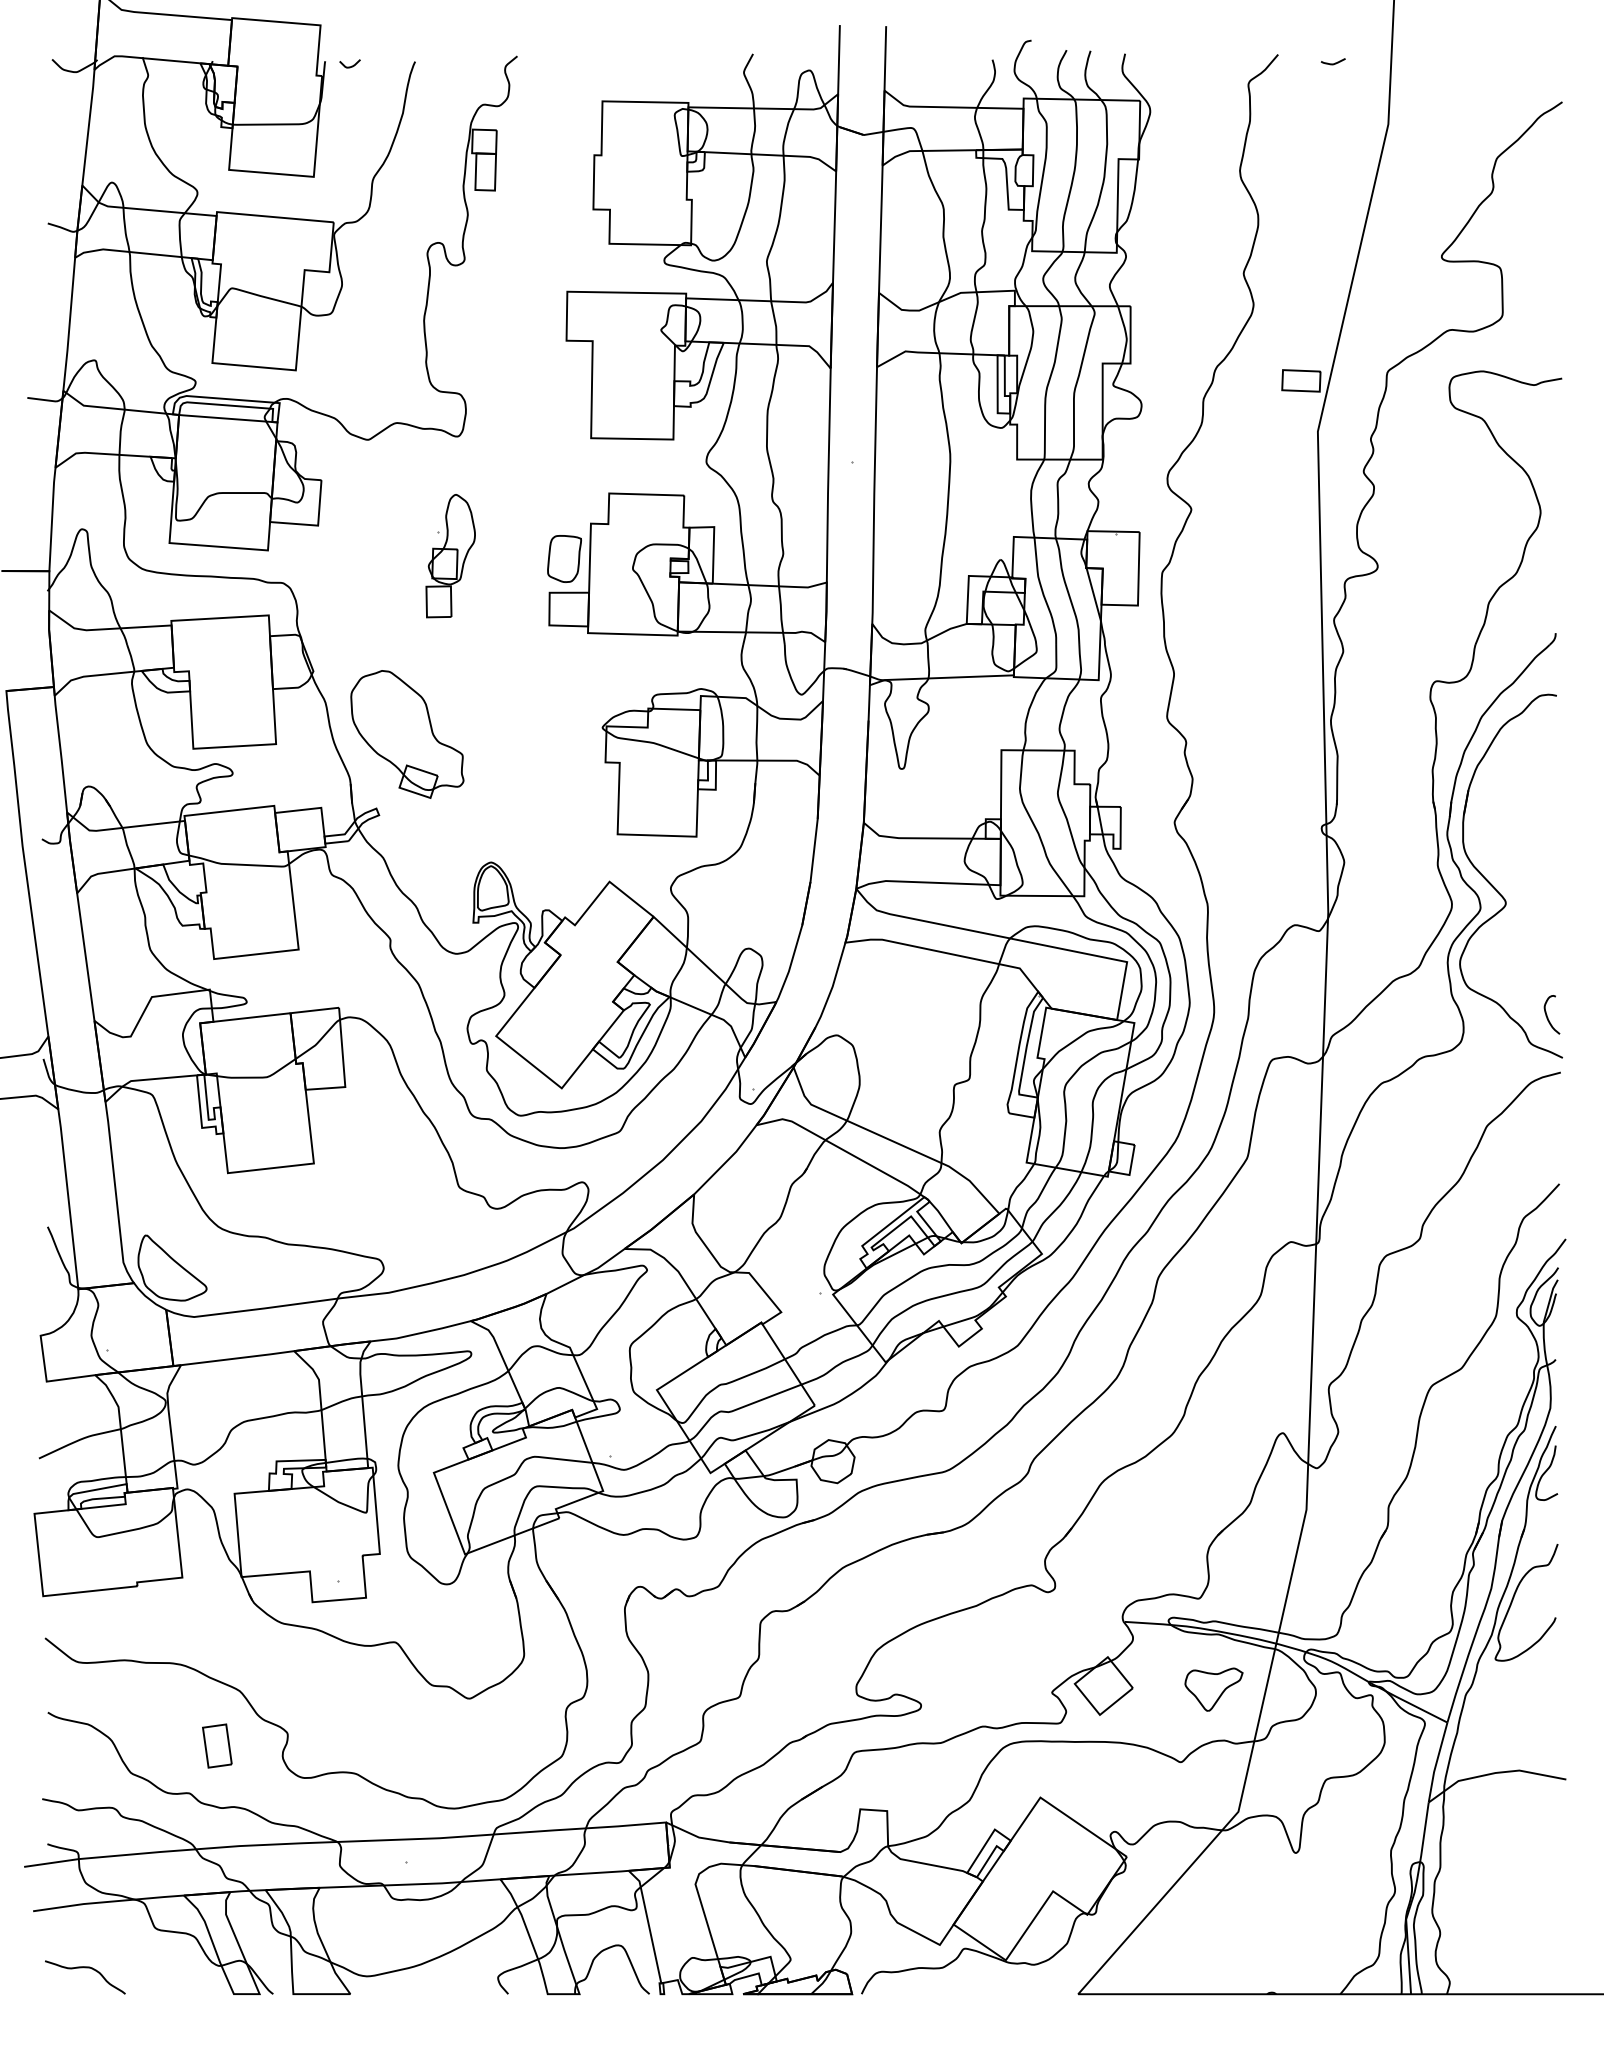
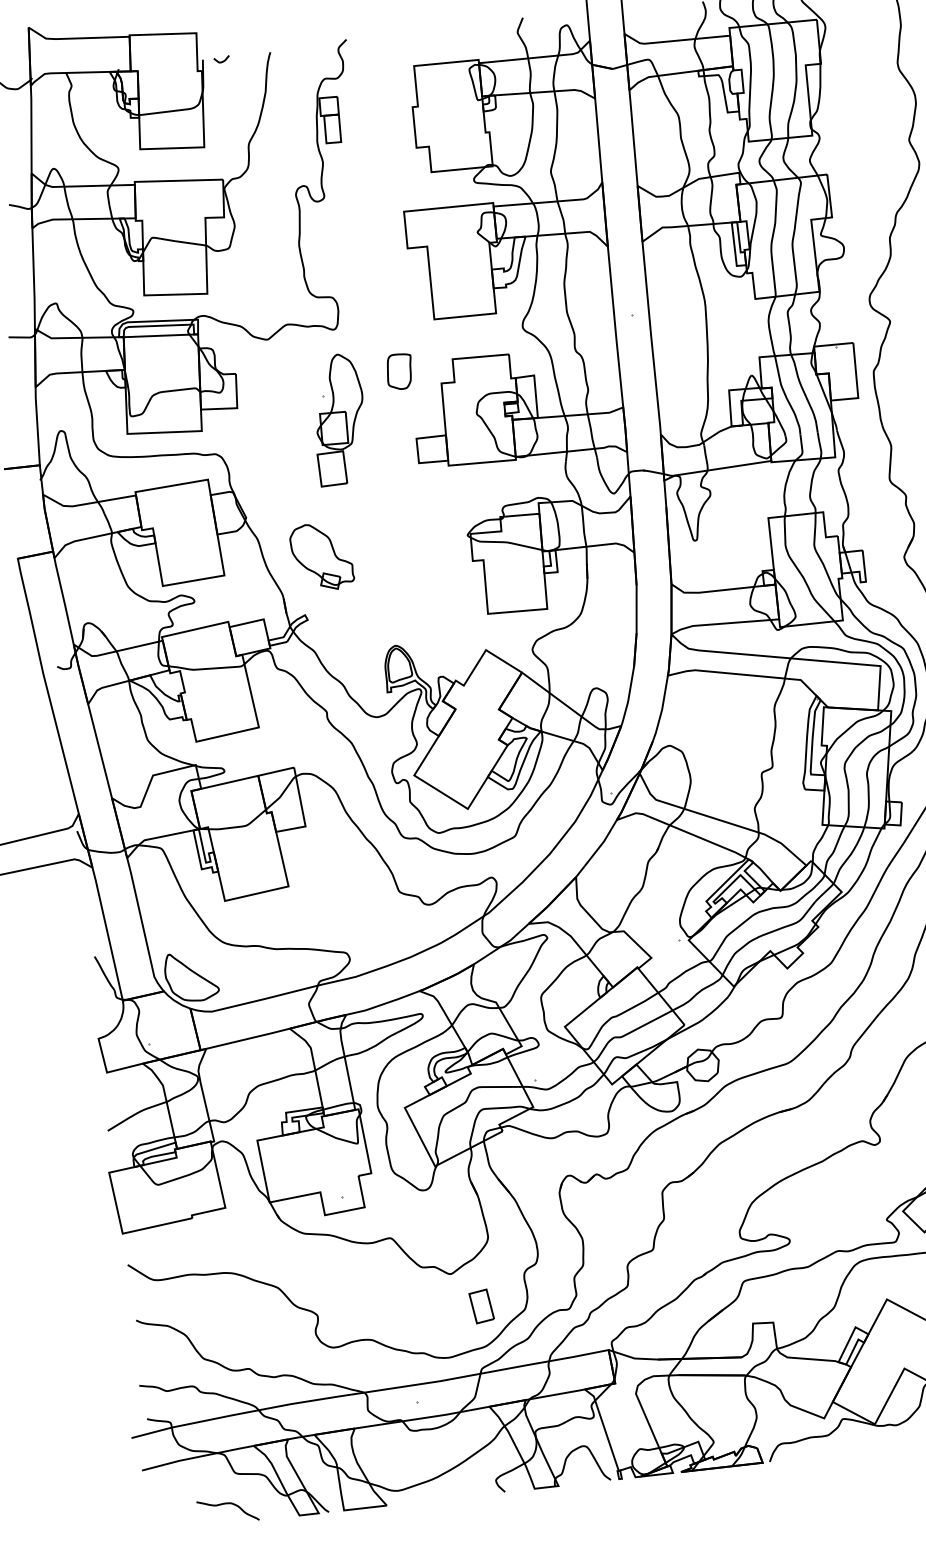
part: (450, 556) -> (339, 420), size x1.4
part: (564, 558) -> (399, 371), moved
part: (407, 734) -> (322, 557), size x0.7
part: (217, 1745) -> (481, 1306), moved
curve: (85, 1968) -> (227, 1504), moved

